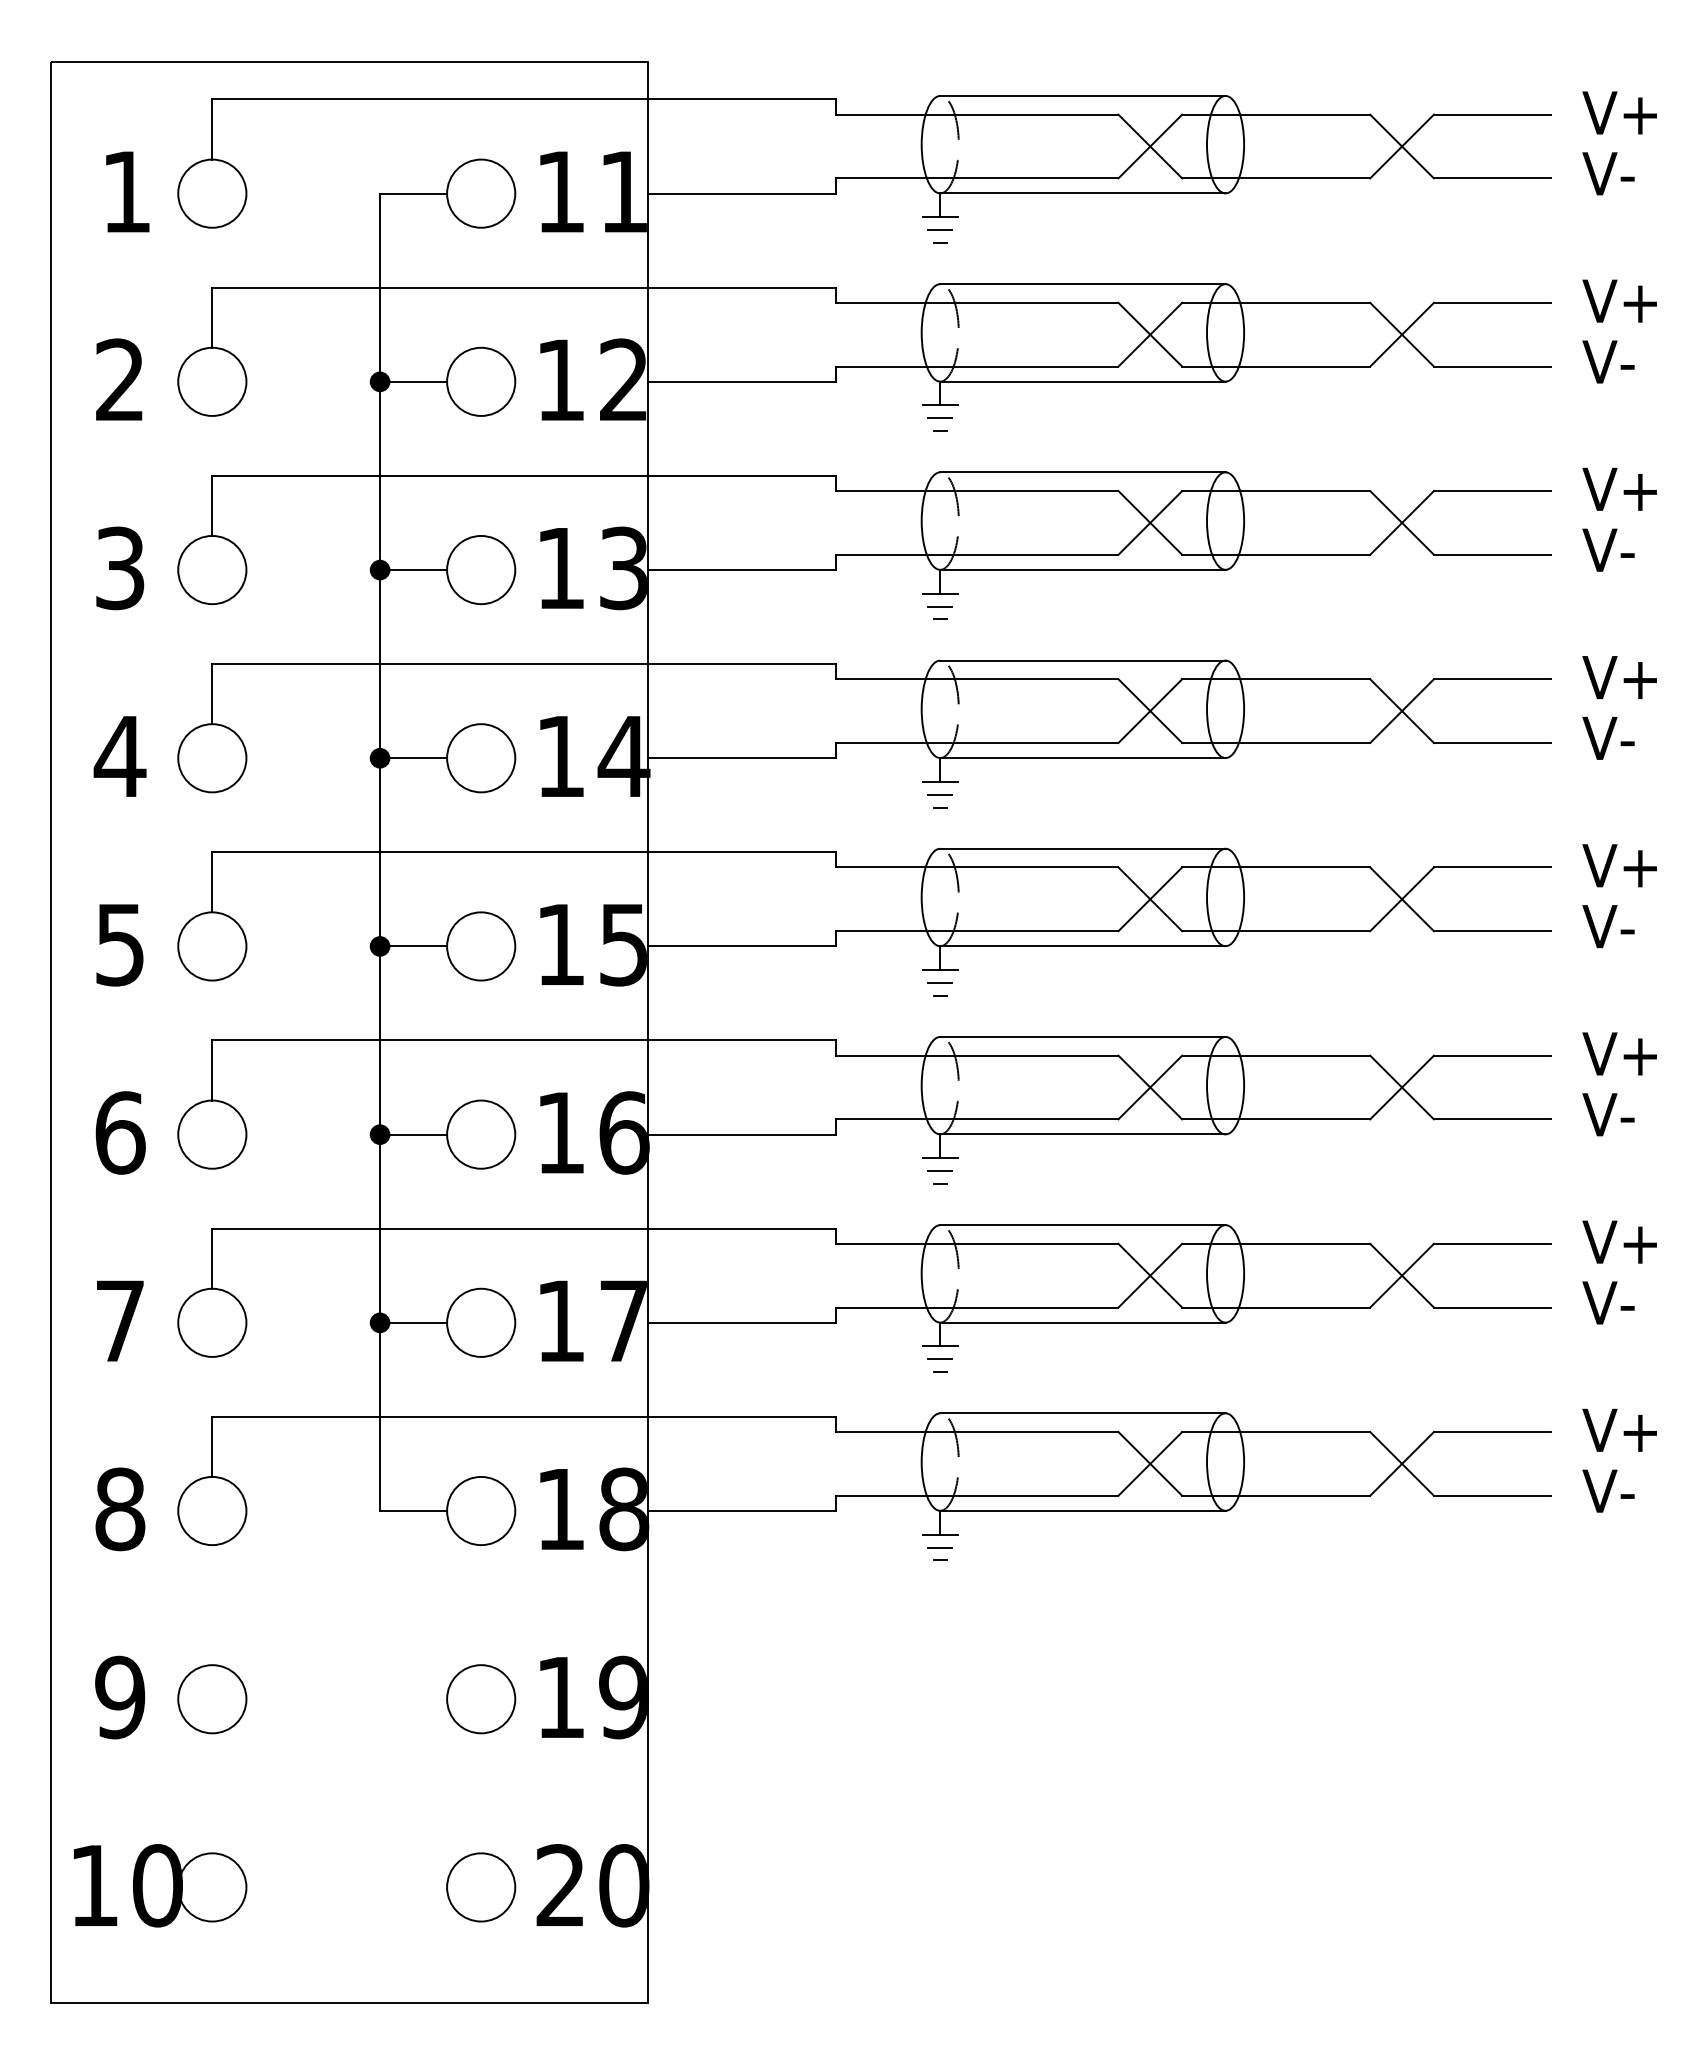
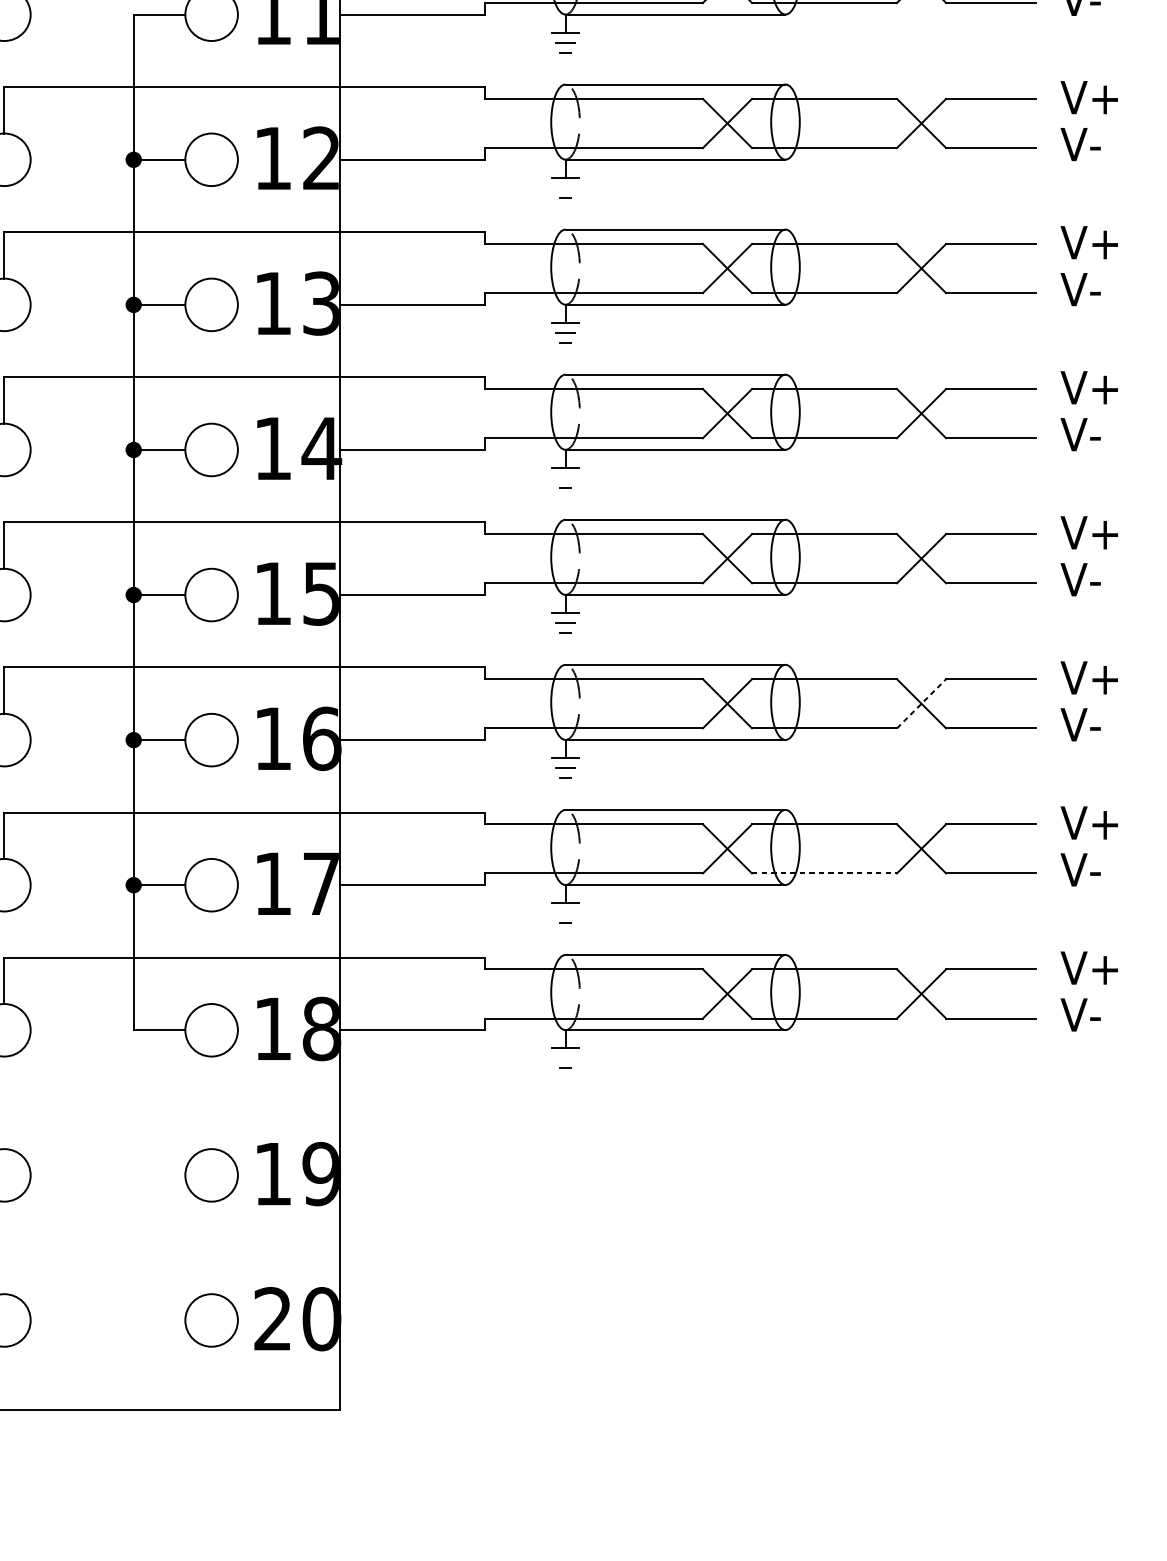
line: (940, 418) -> (565, 188), removed
line: (940, 794) -> (565, 477), removed
line: (1402, 1087) -> (921, 703), solid -> dashed
line: (1276, 1307) -> (824, 873), solid -> dashed
line: (940, 1359) -> (565, 913), removed
line: (940, 1547) -> (565, 1058), removed

